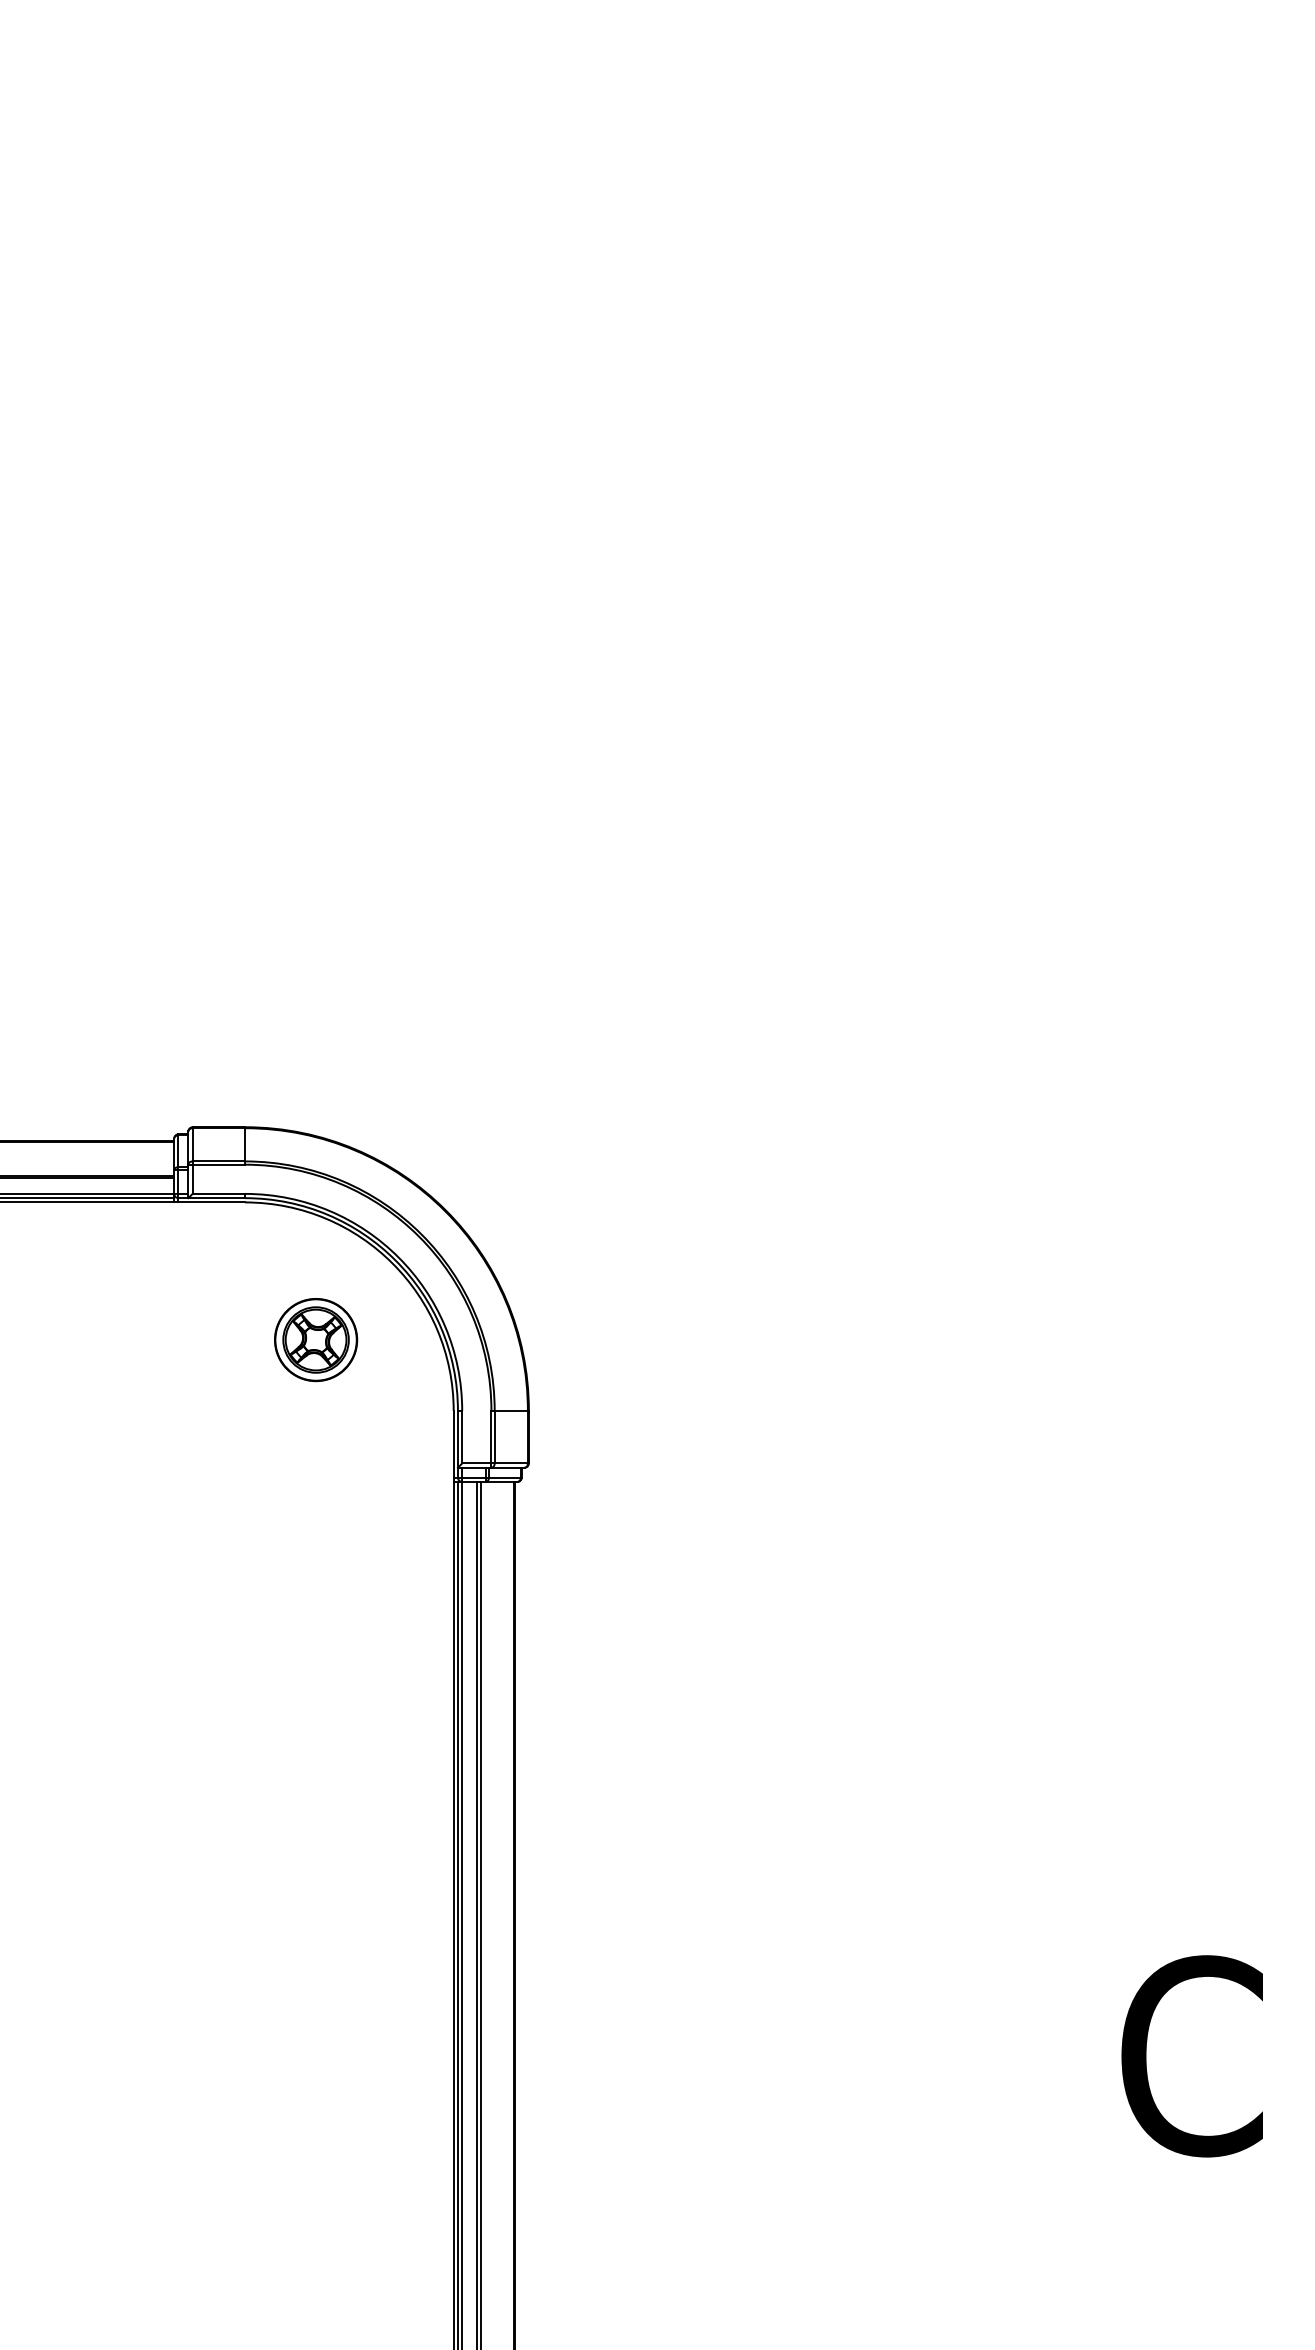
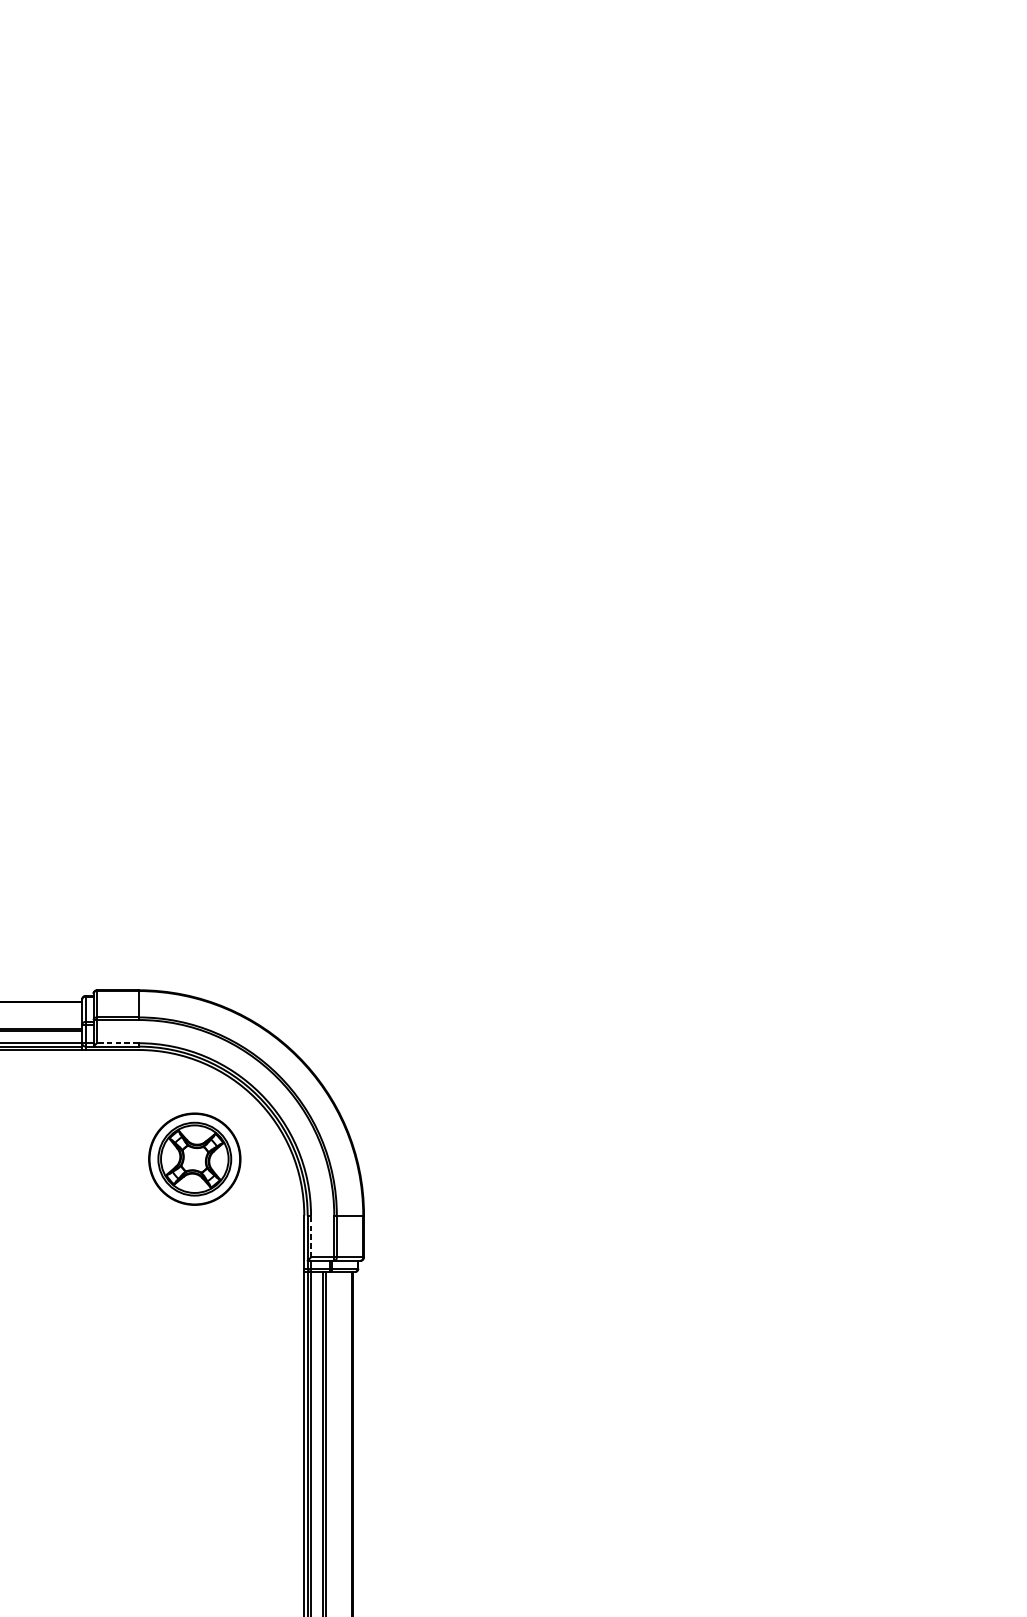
line: (218, 1193) -> (117, 1042), solid -> dashed
part: (316, 1340) -> (195, 1159), size x1.4
line: (462, 1436) -> (311, 1235), solid -> dashed

